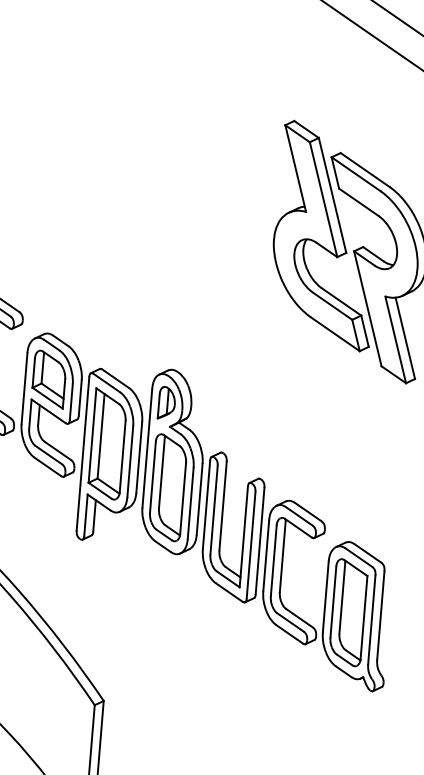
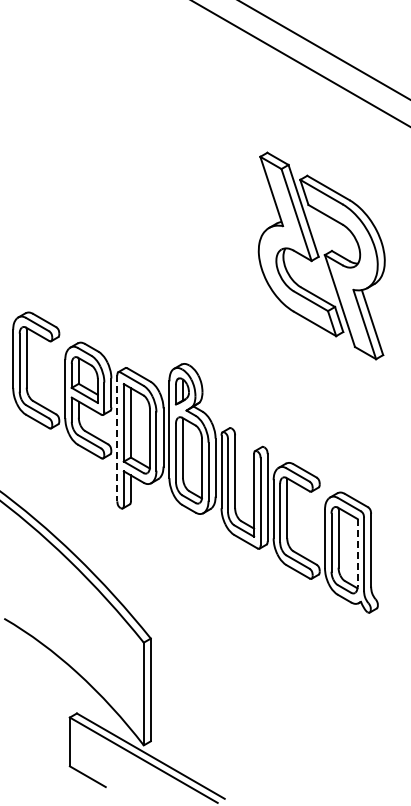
line: (83, 453) -> (117, 438), solid -> dashed
line: (364, 616) -> (357, 552), solid -> dashed

